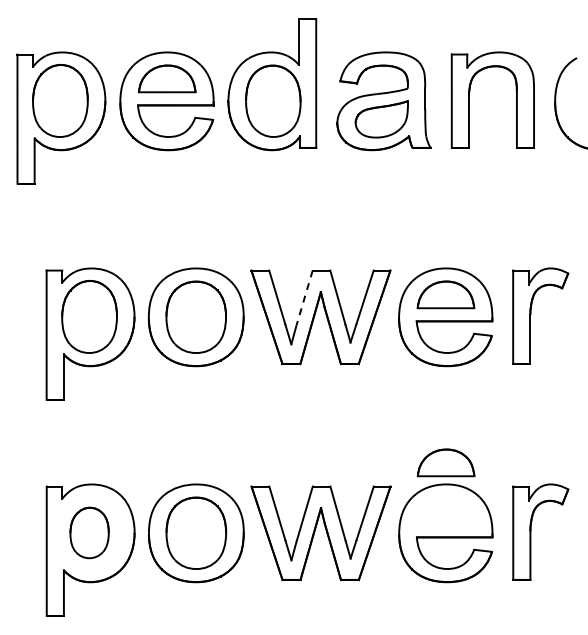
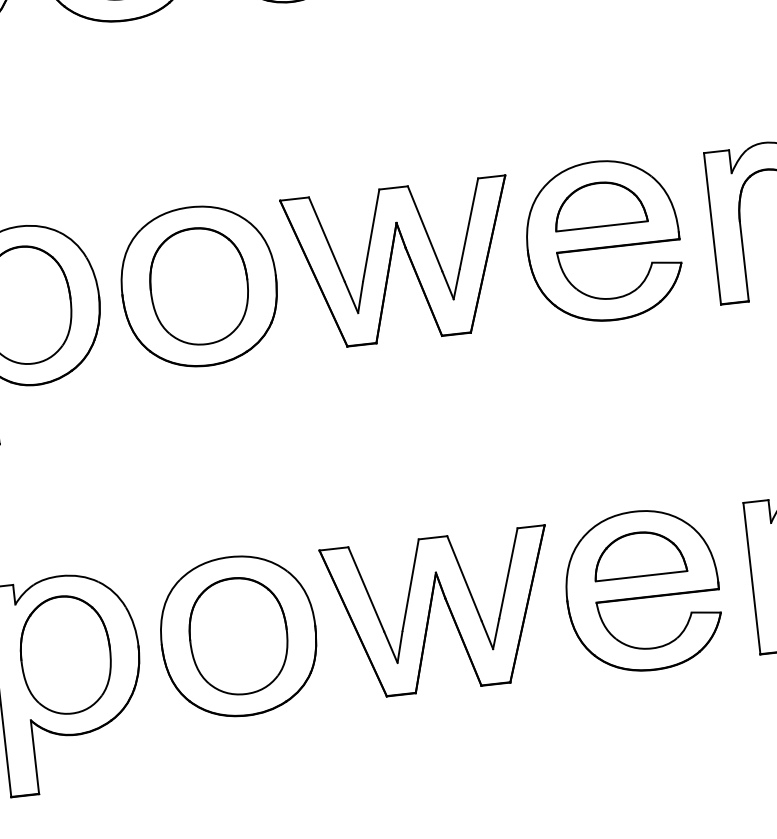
line: (304, 298) -> (371, 236), dashed -> solid
part: (446, 462) -> (639, 553), moved
part: (89, 532) -> (65, 654), size x1.43

